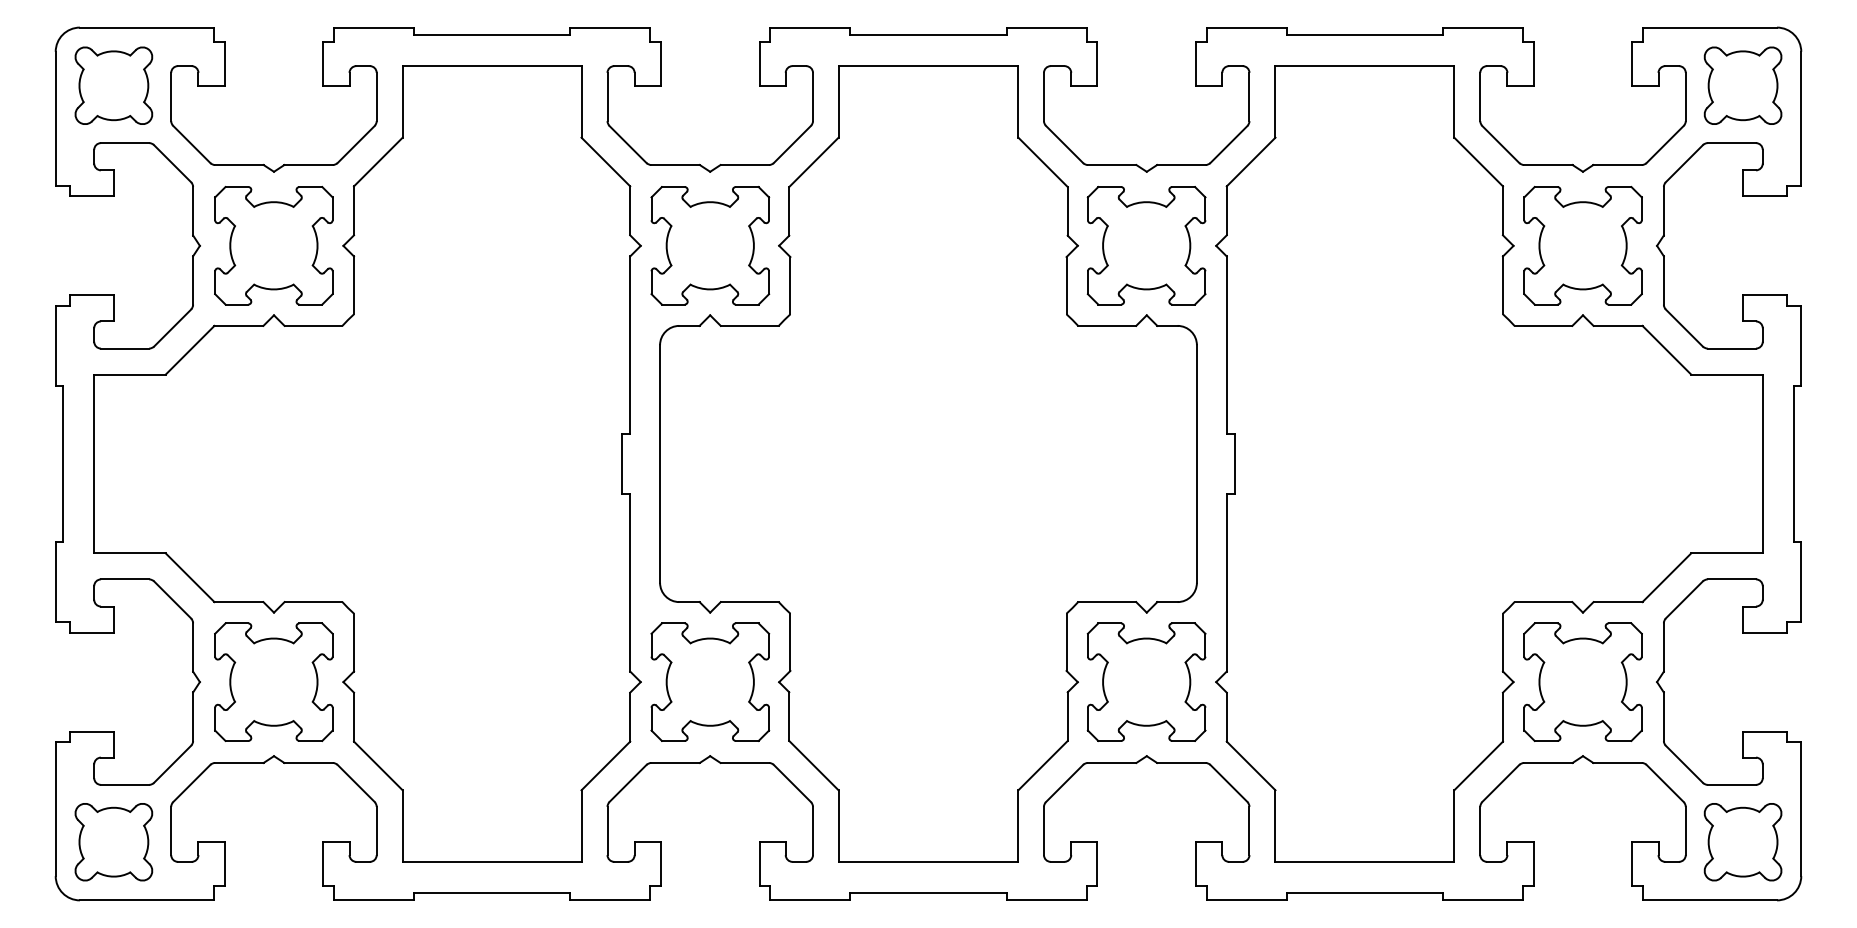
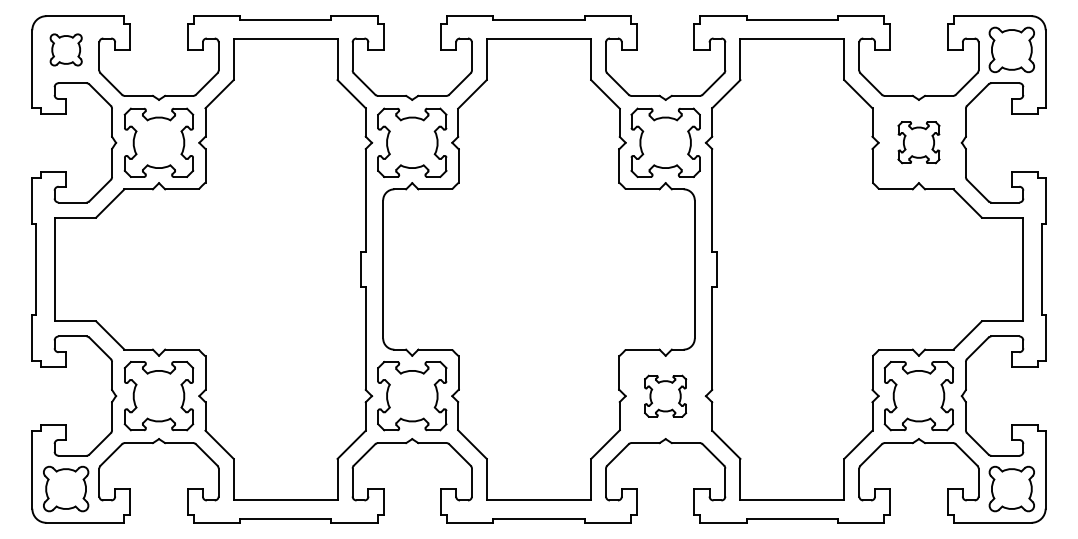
part: (114, 85) -> (66, 49), size x0.7
part: (1582, 245) -> (918, 142), size x0.6
part: (1146, 682) -> (665, 396), size x0.6

